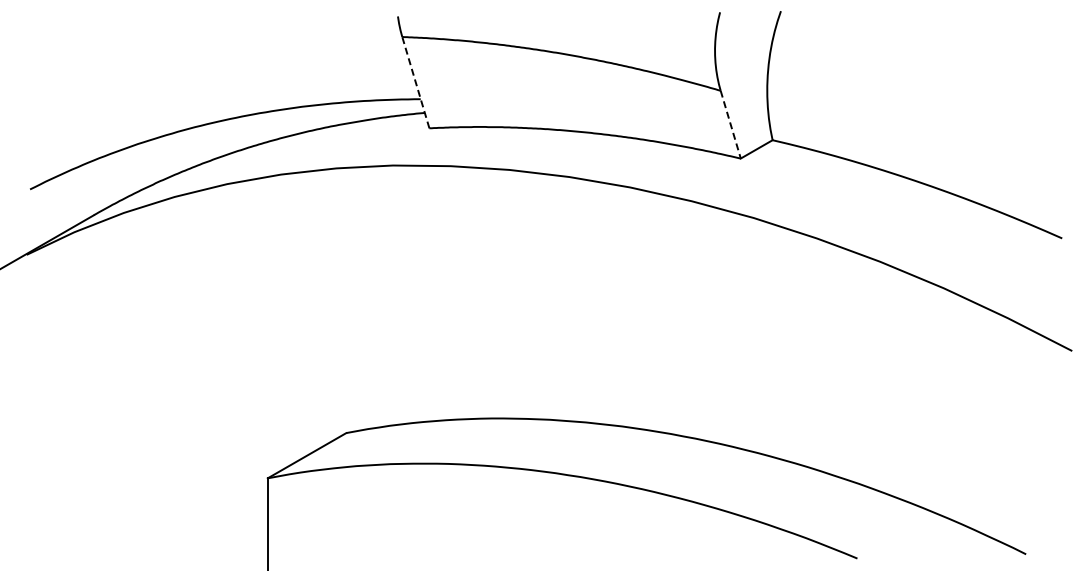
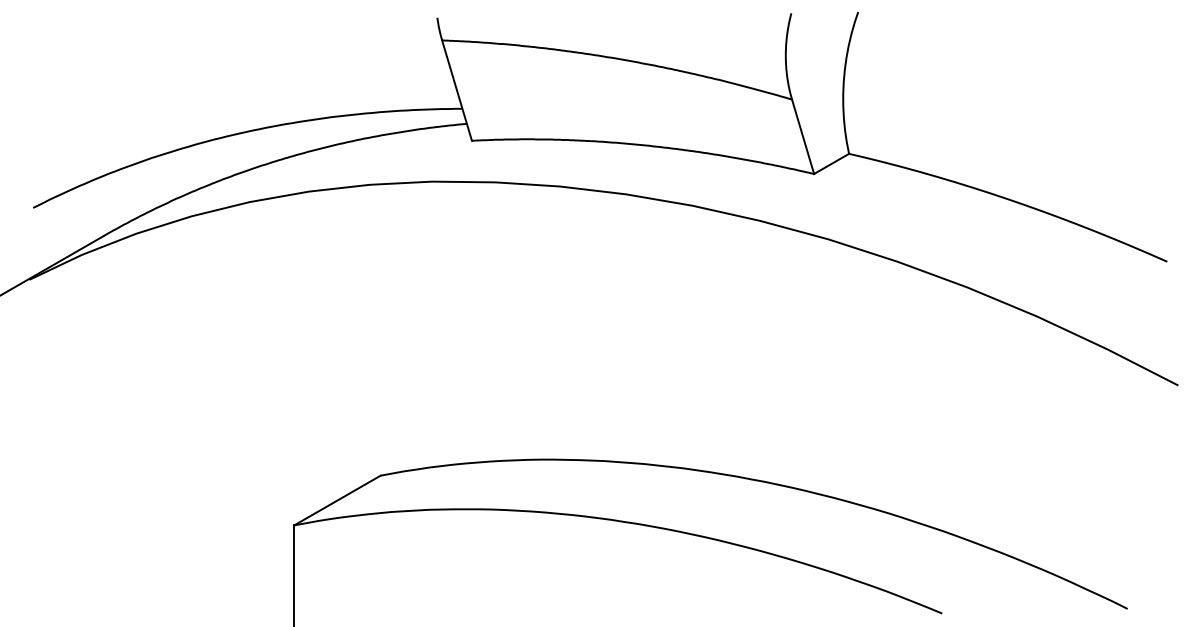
line: (415, 82) -> (456, 90), dashed -> solid
line: (730, 125) -> (802, 137), dashed -> solid

